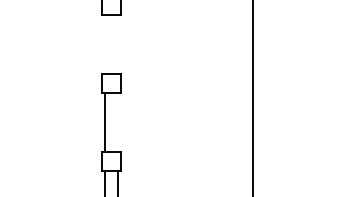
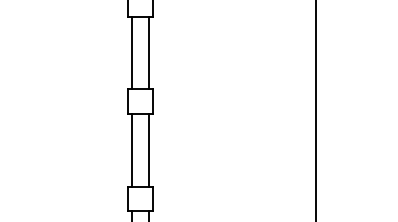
line: (105, 43) -> (132, 52), added
line: (118, 43) -> (148, 52), added
line: (118, 122) -> (148, 150), added

